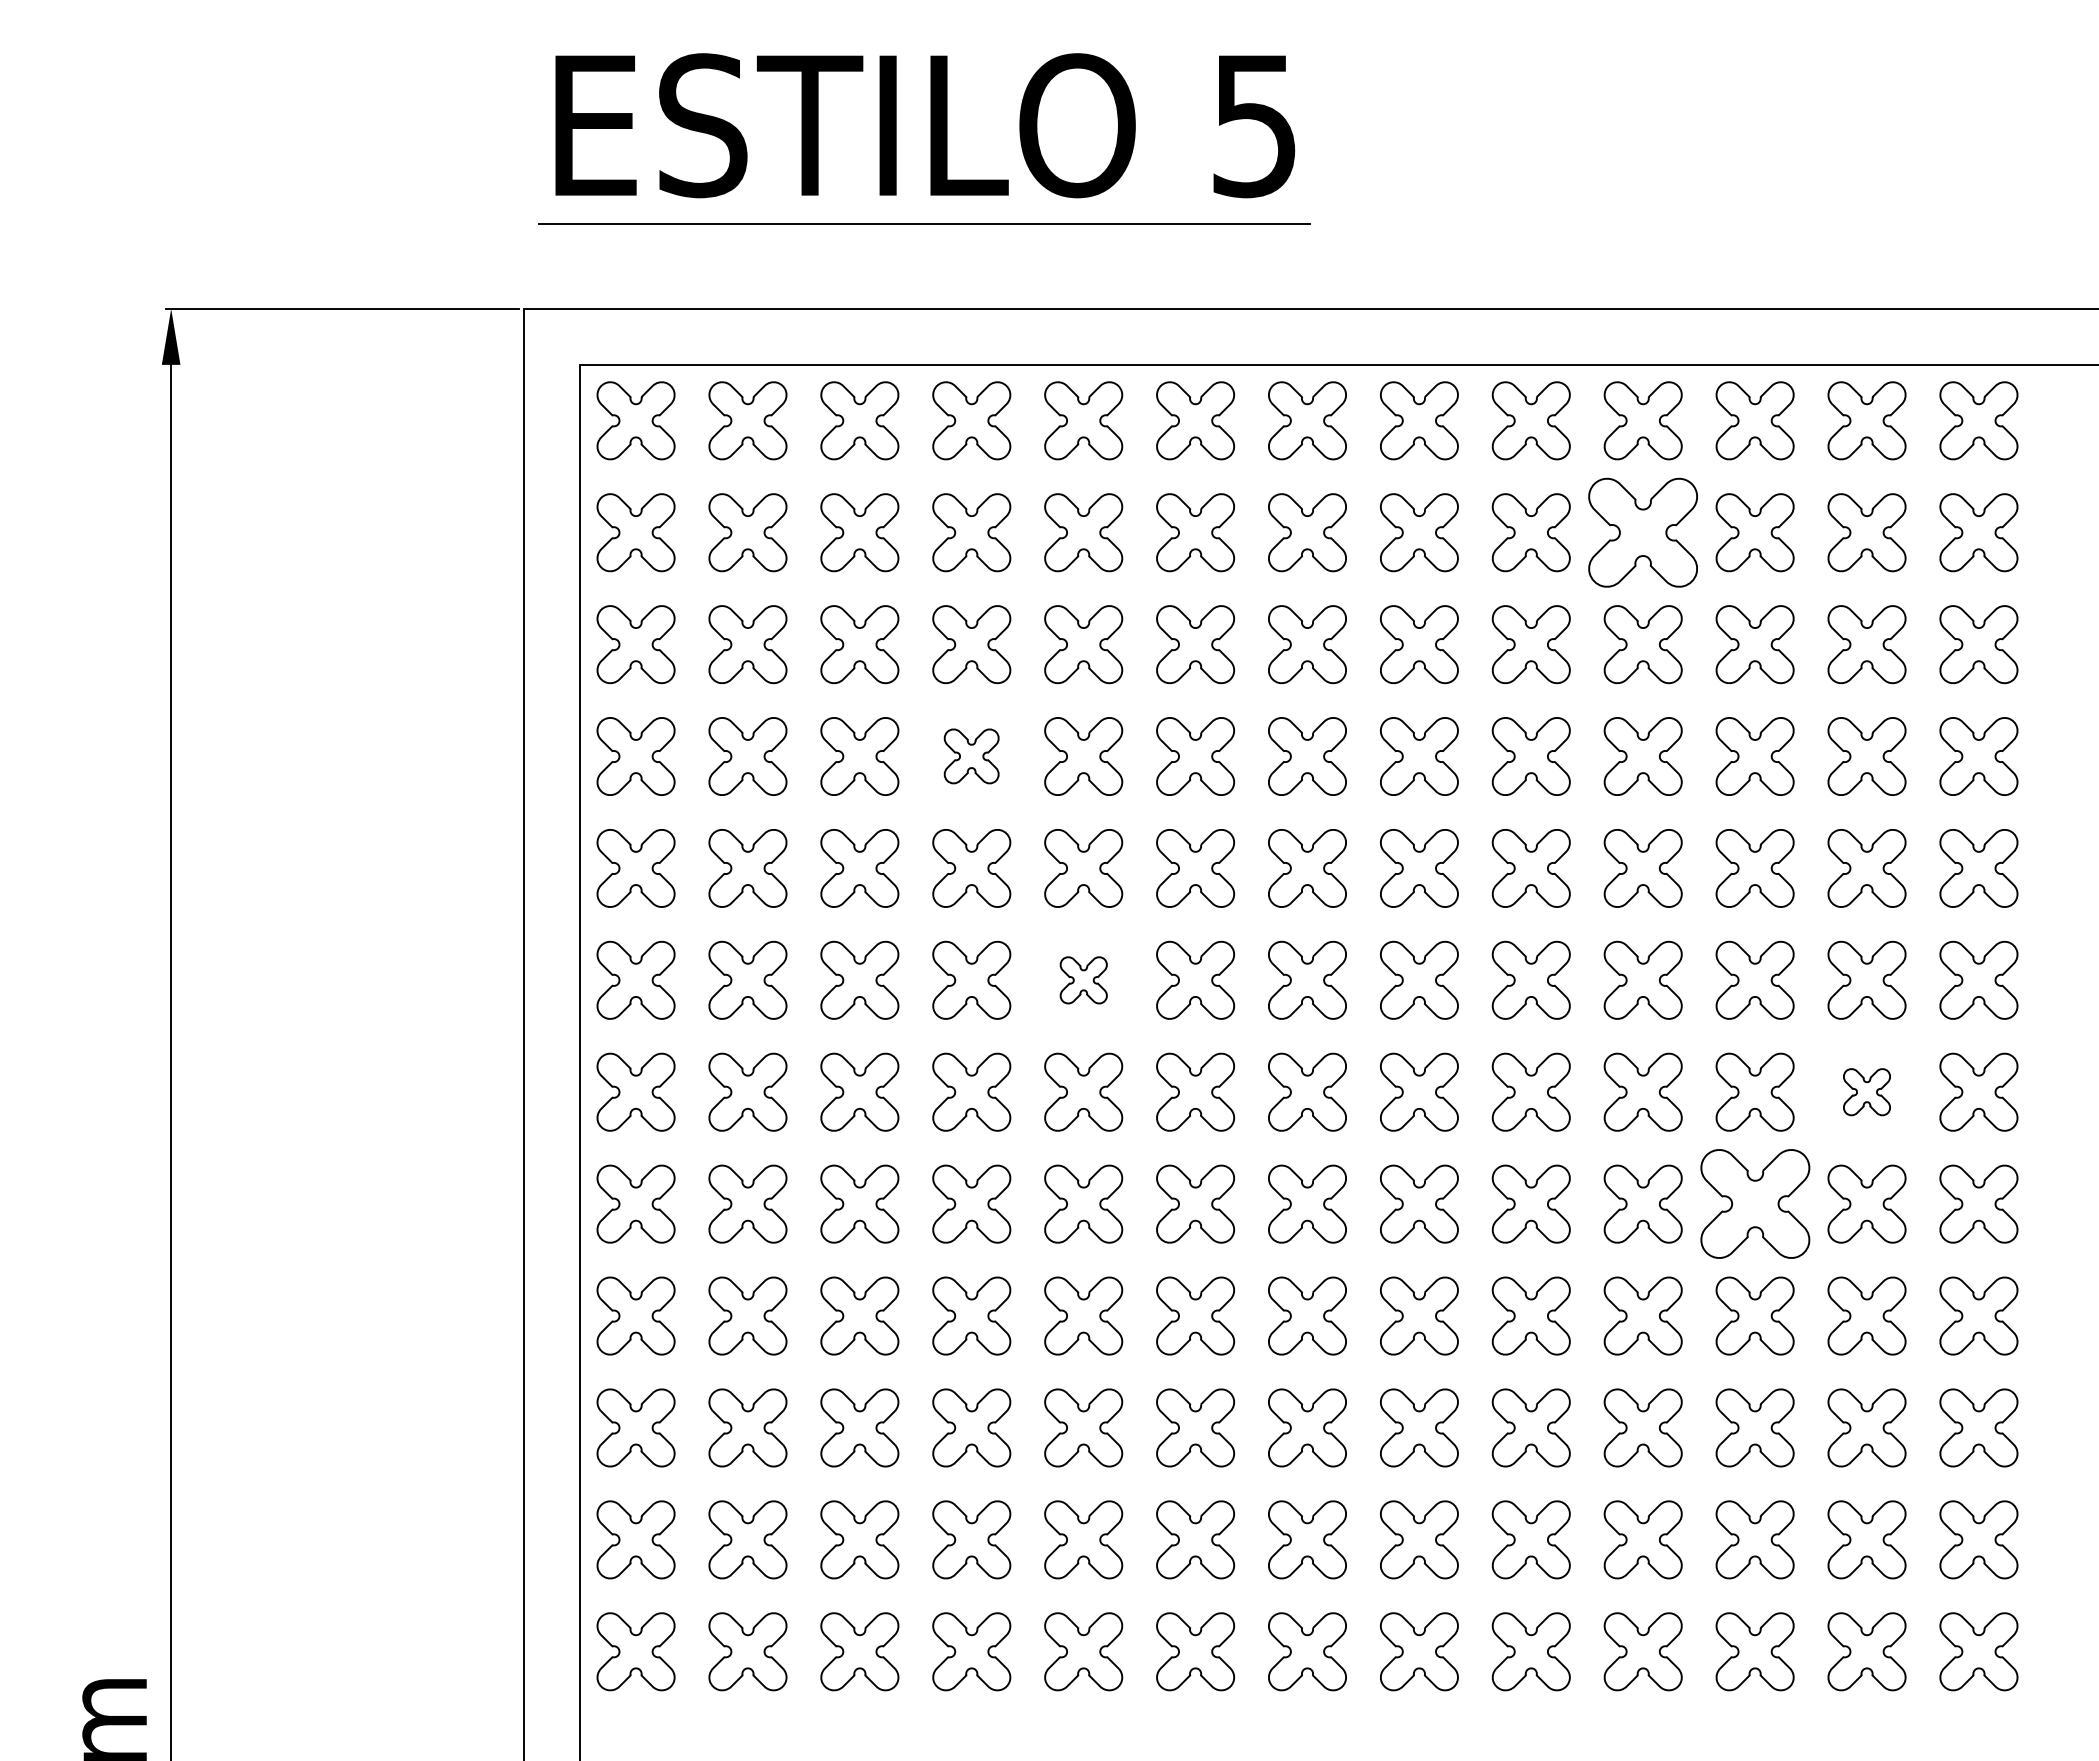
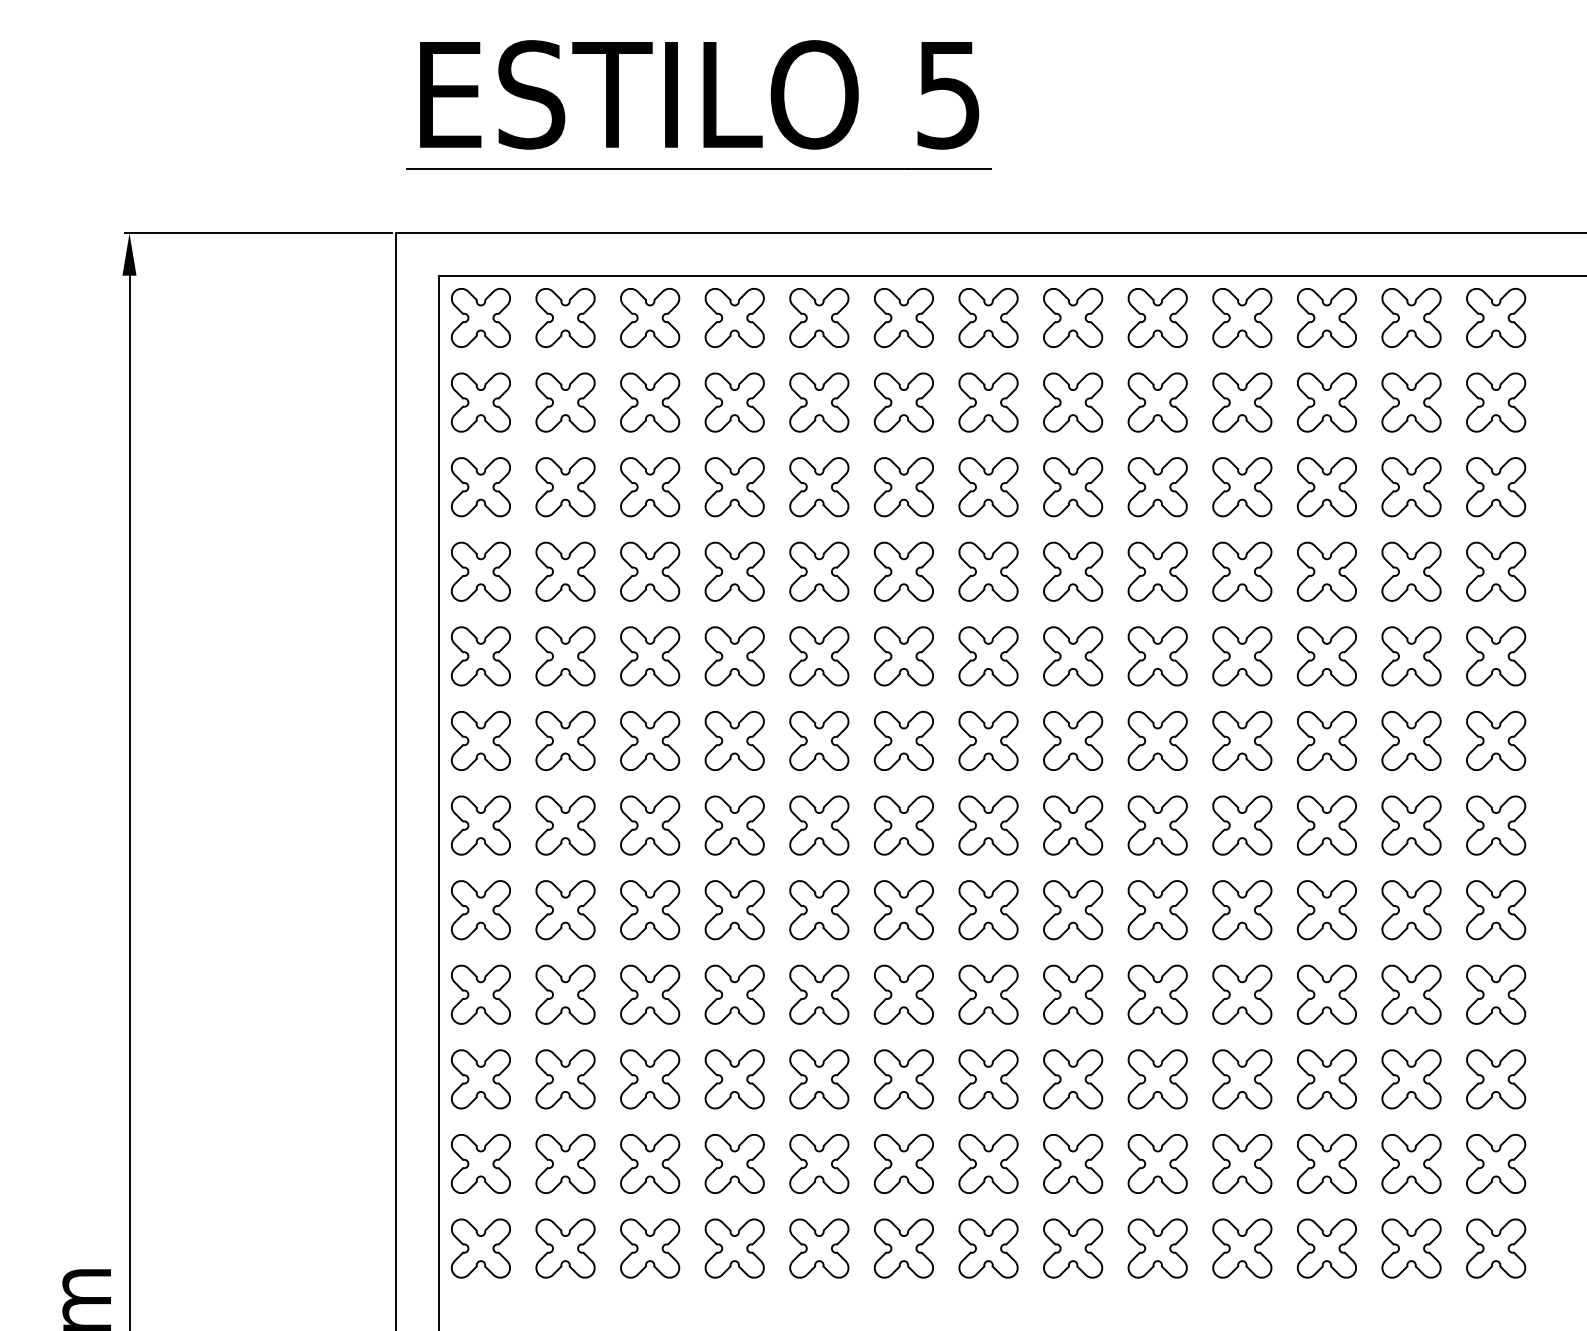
part: (1643, 532) -> (1242, 402), size x0.71
part: (971, 756) -> (734, 571), size x1.43
part: (1083, 979) -> (819, 740), size x1.67
part: (1866, 1092) -> (1411, 825), size x1.67
part: (1754, 1204) -> (1326, 910), size x0.71

